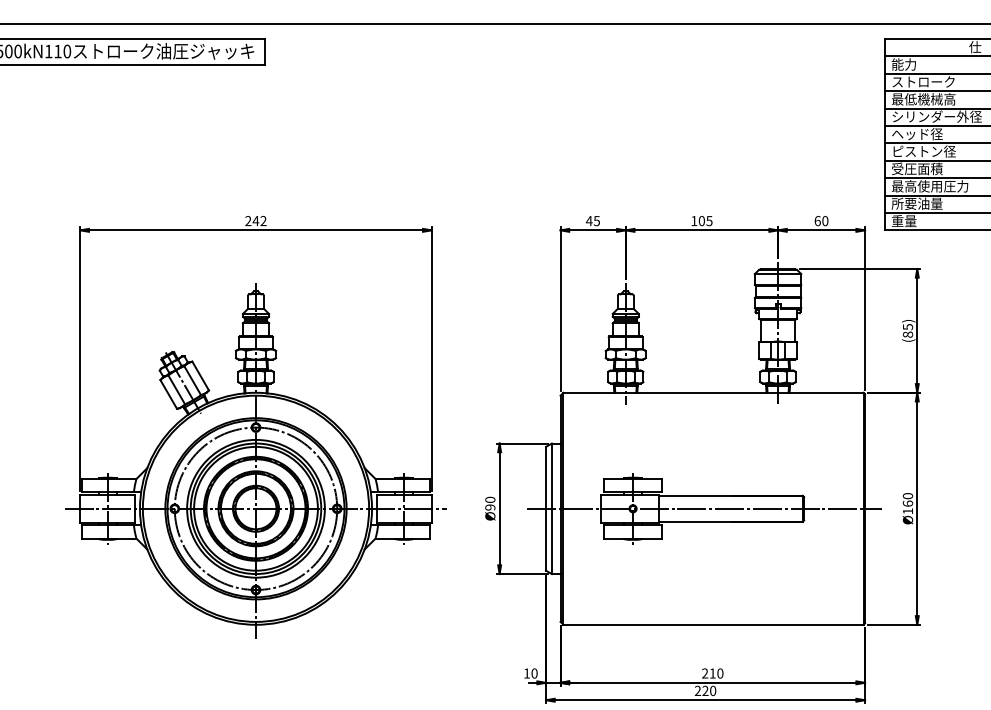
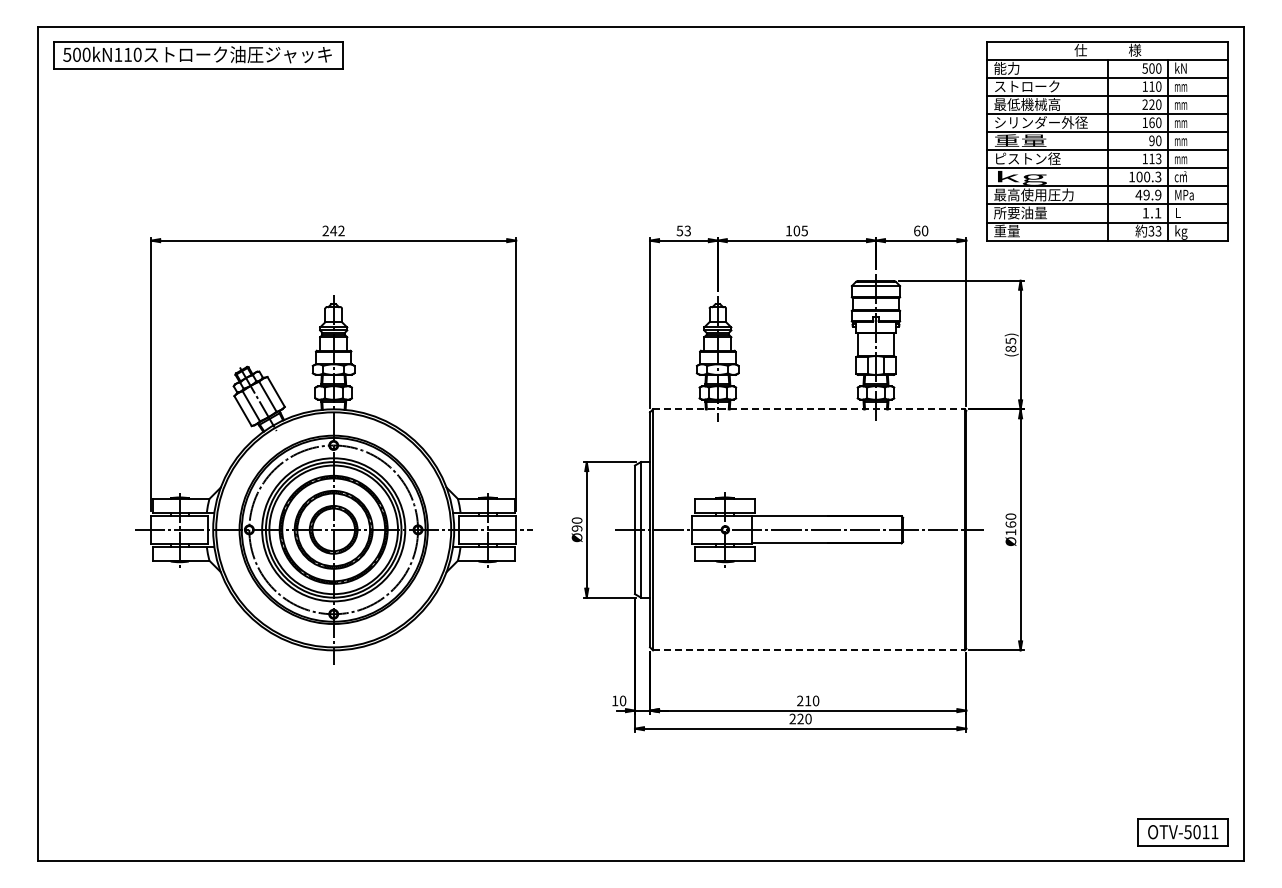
text: (917, 133) -> (1020, 140), ヘッド径 -> 重量
text: (917, 169) -> (1020, 177), 受圧面積 -> kg
text: (592, 220) -> (683, 230), 45 -> 53
line: (713, 392) -> (808, 409), solid -> dashed
line: (713, 624) -> (808, 650), solid -> dashed

